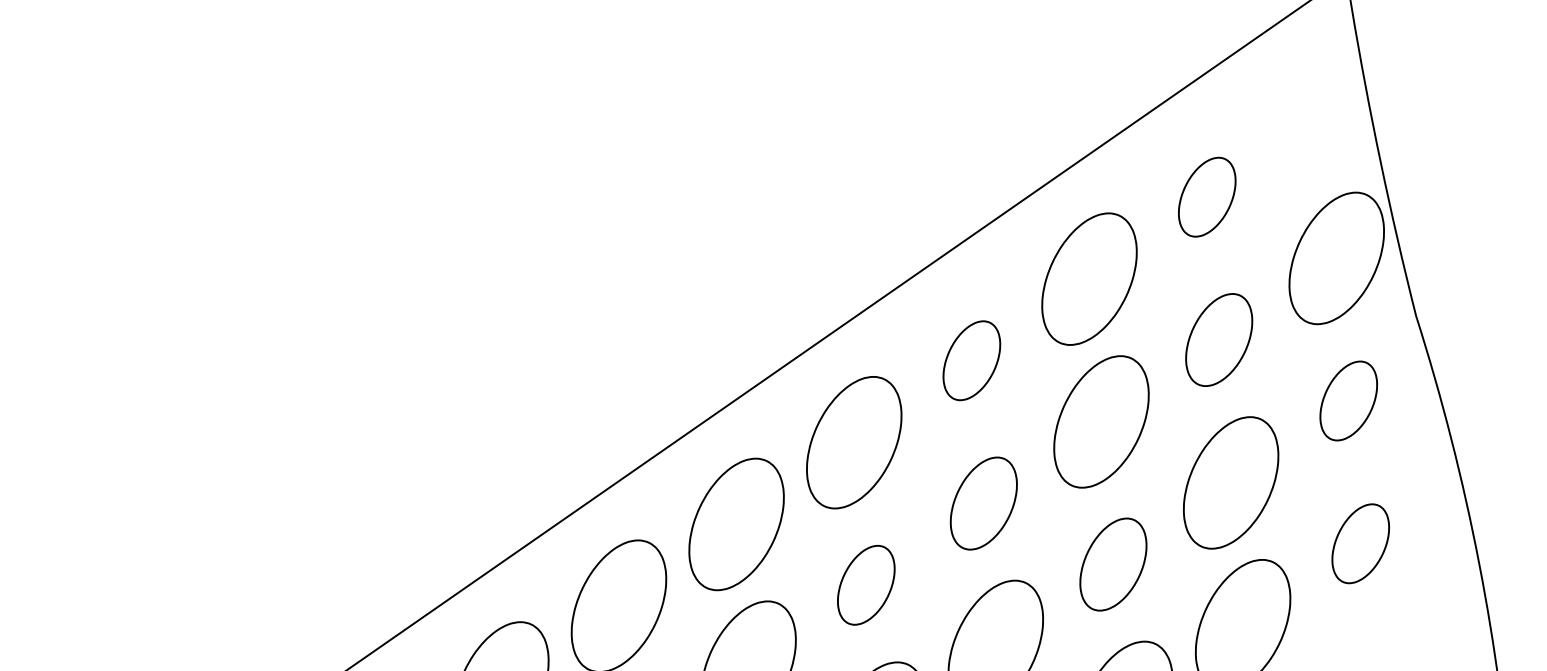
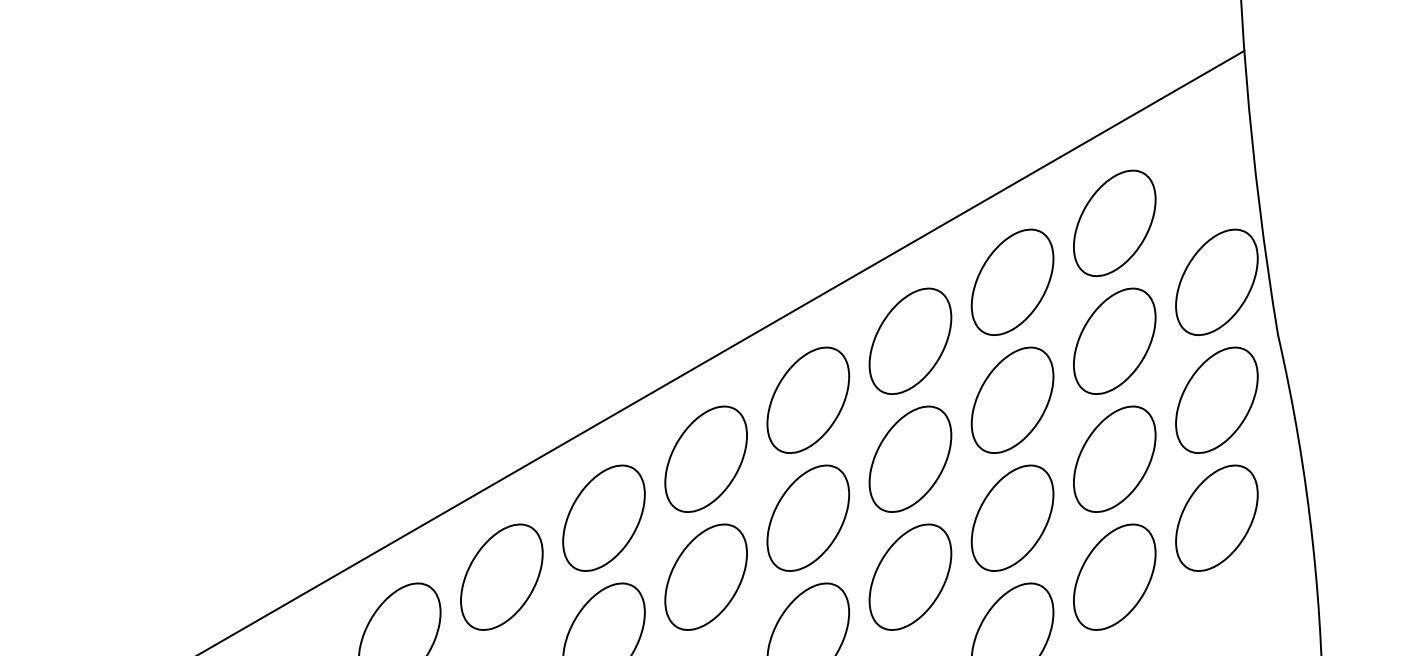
part: (1206, 196) -> (1114, 222), size x1.67
part: (1218, 339) -> (1114, 340), size x1.43
part: (971, 359) -> (910, 340), size x1.67
part: (1348, 400) -> (1216, 399), size x1.67
part: (983, 502) -> (910, 458), size x1.43
part: (1360, 543) -> (1216, 517), size x1.67
part: (1113, 563) -> (1012, 517), size x1.43
part: (866, 584) -> (808, 517), size x1.67

